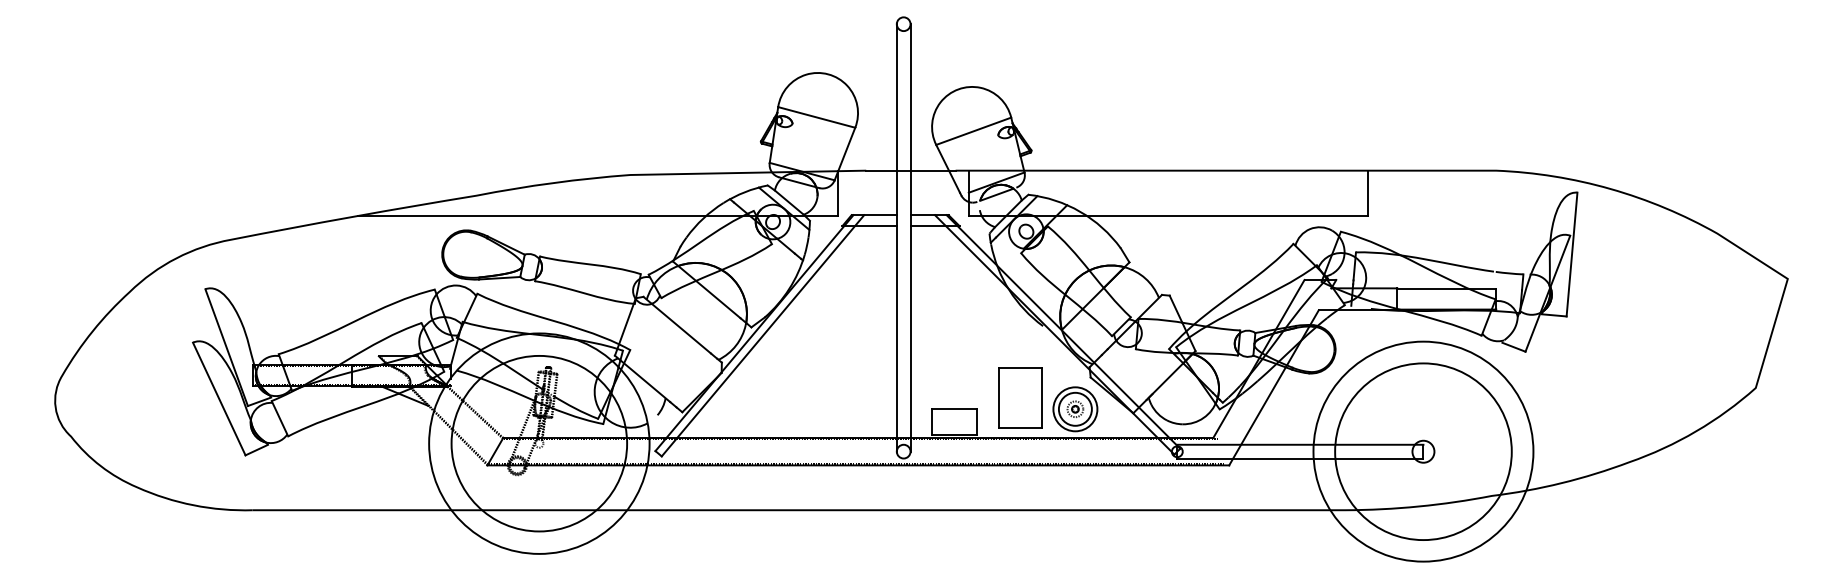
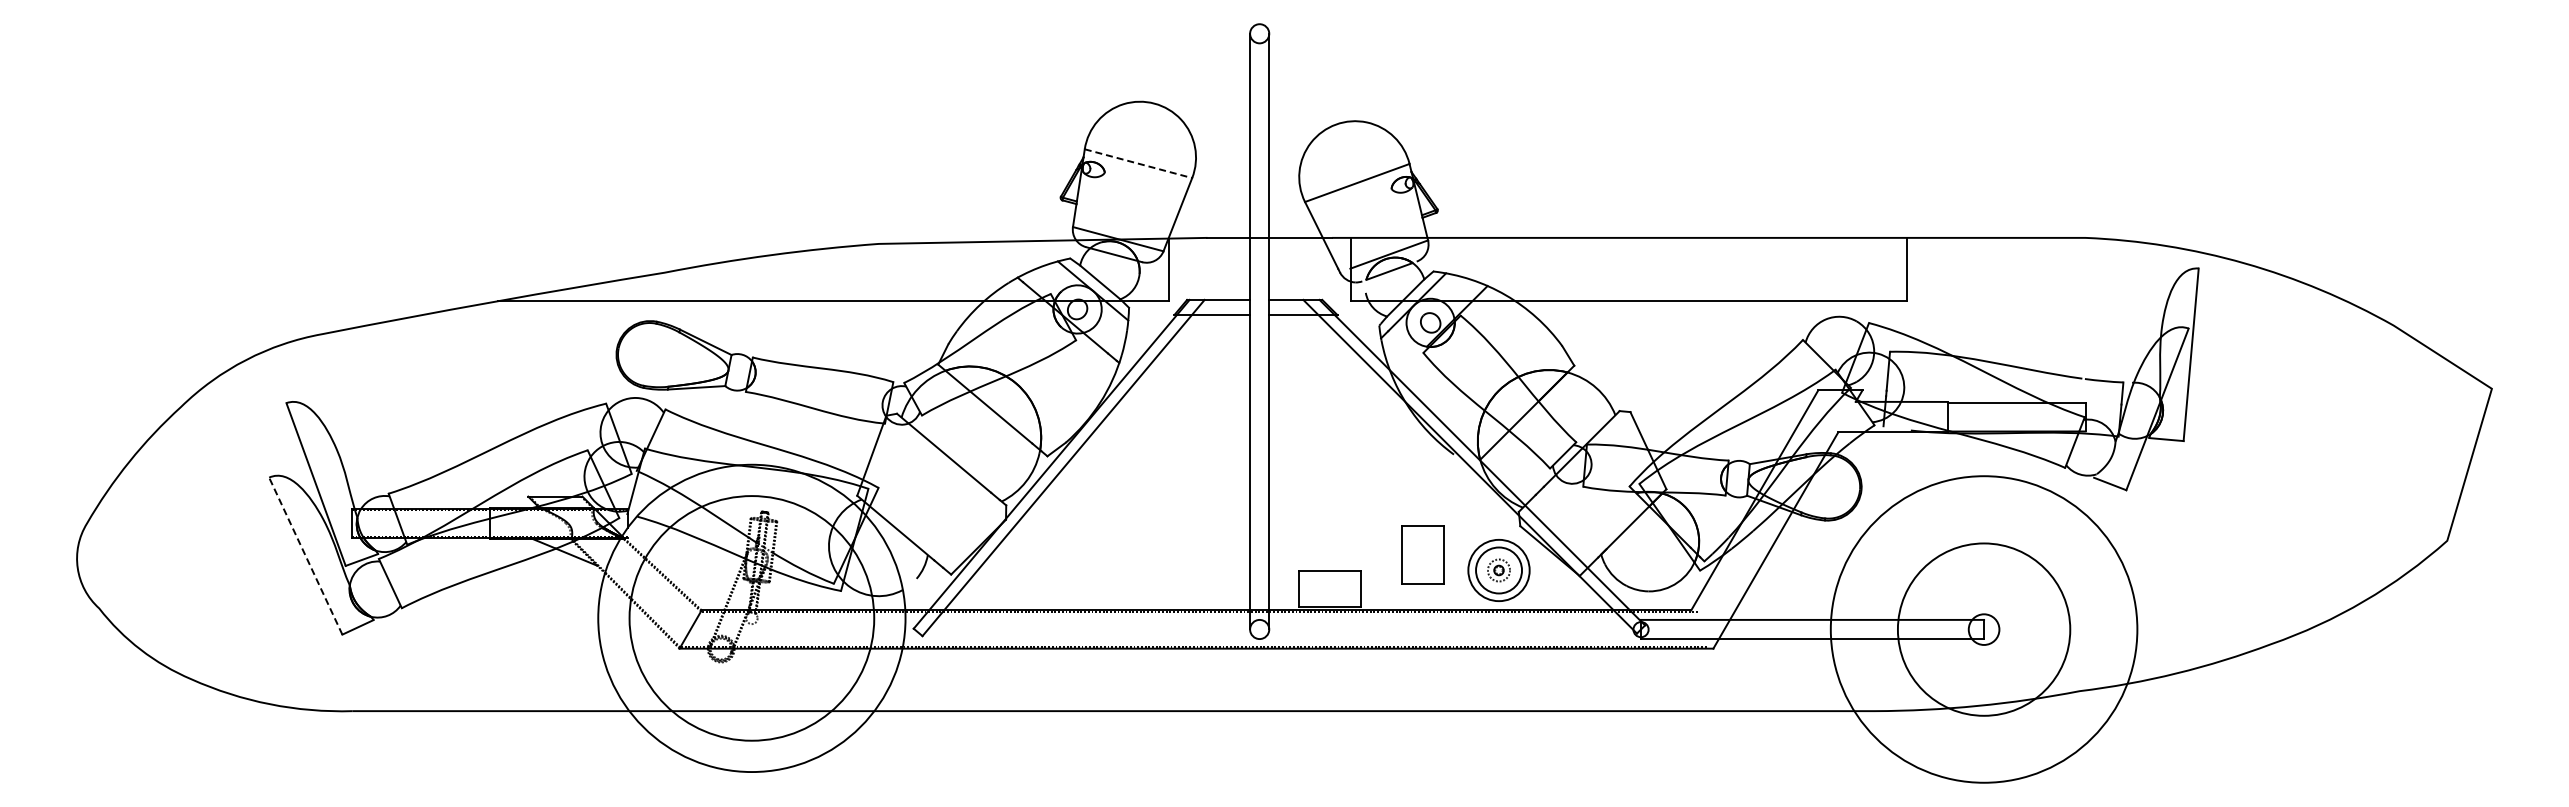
line: (816, 117) -> (1138, 163), solid -> dashed
part: (1020, 398) -> (1422, 555), size x0.7
line: (219, 399) -> (305, 556), solid -> dashed
circle: (1423, 451) -> (1983, 629), size x0.7

